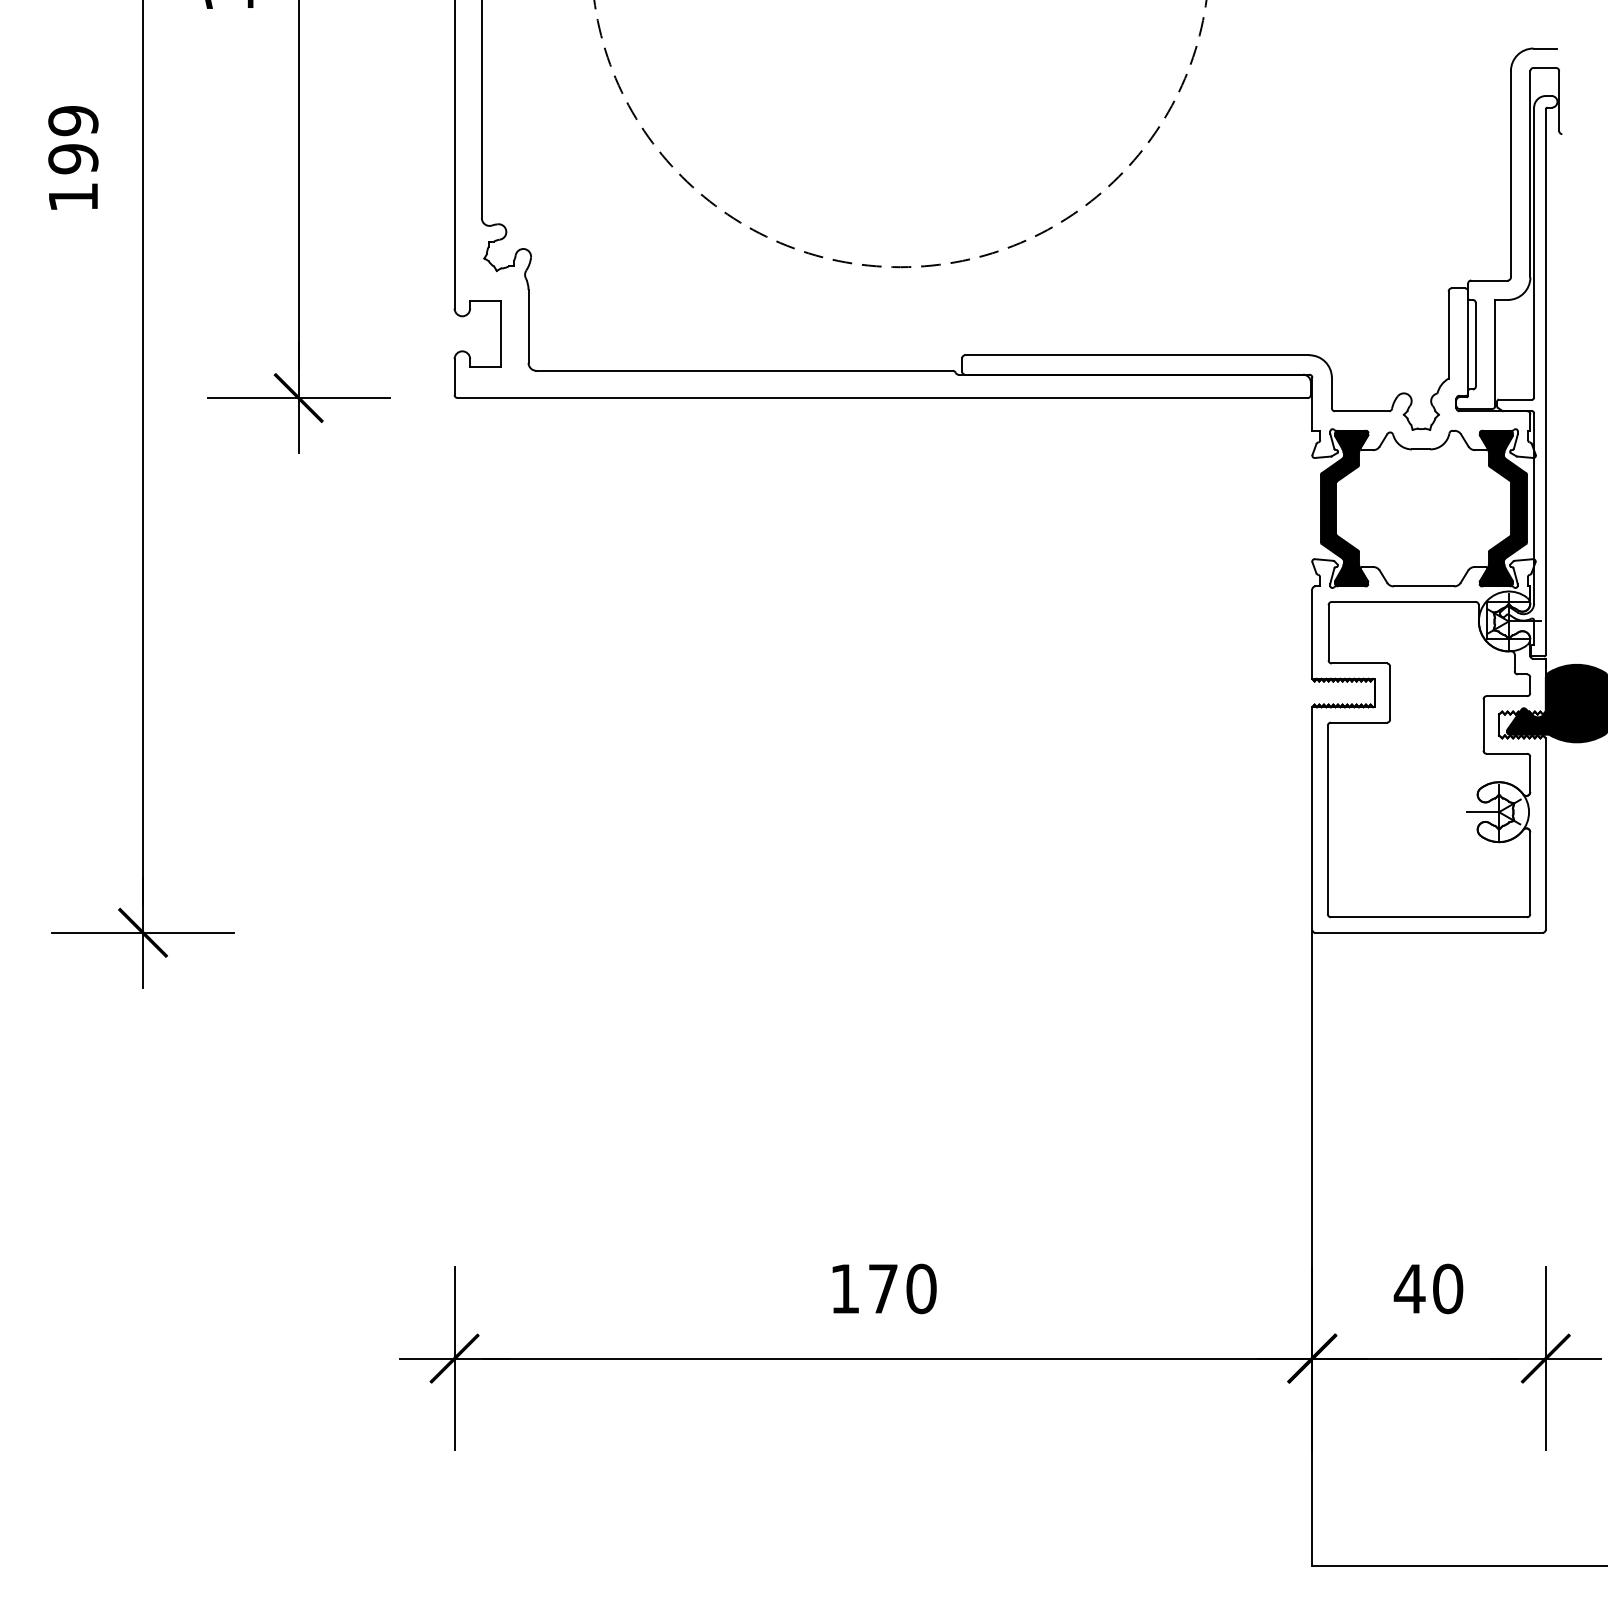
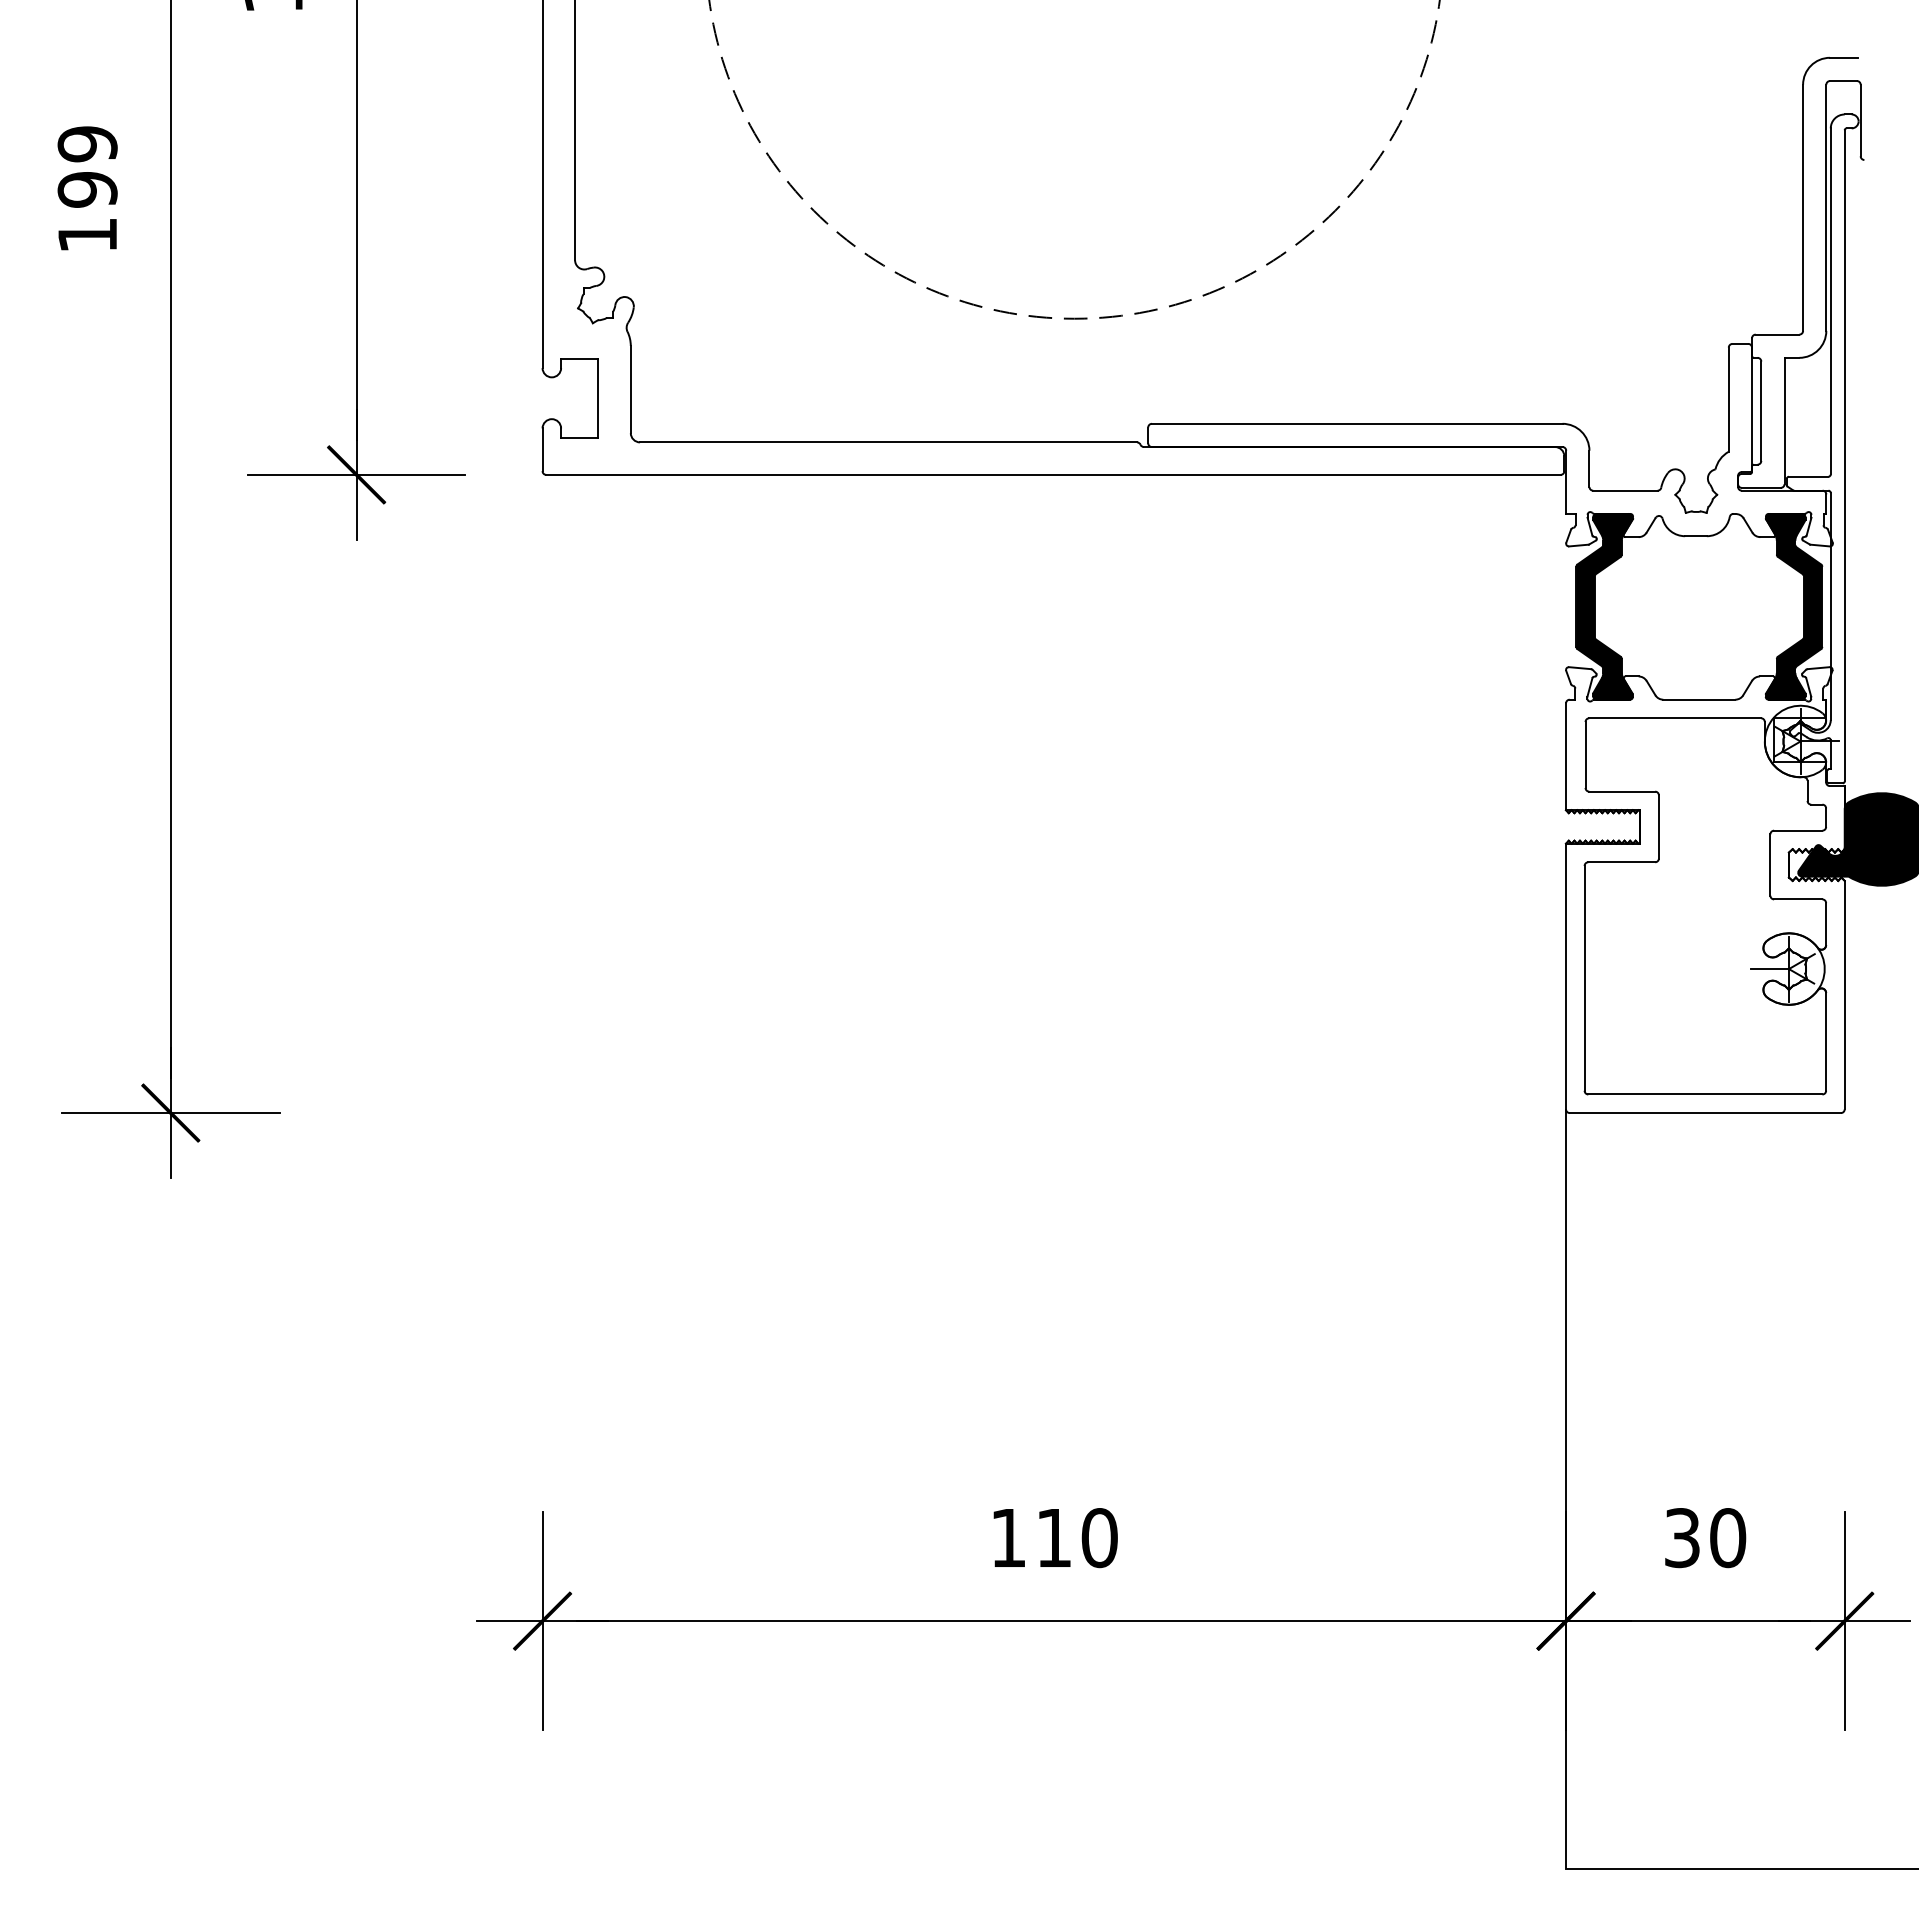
text: (882, 1288) -> (1053, 1537), 170 -> 110
text: (1409, 1289) -> (1682, 1538), 40 -> 30

